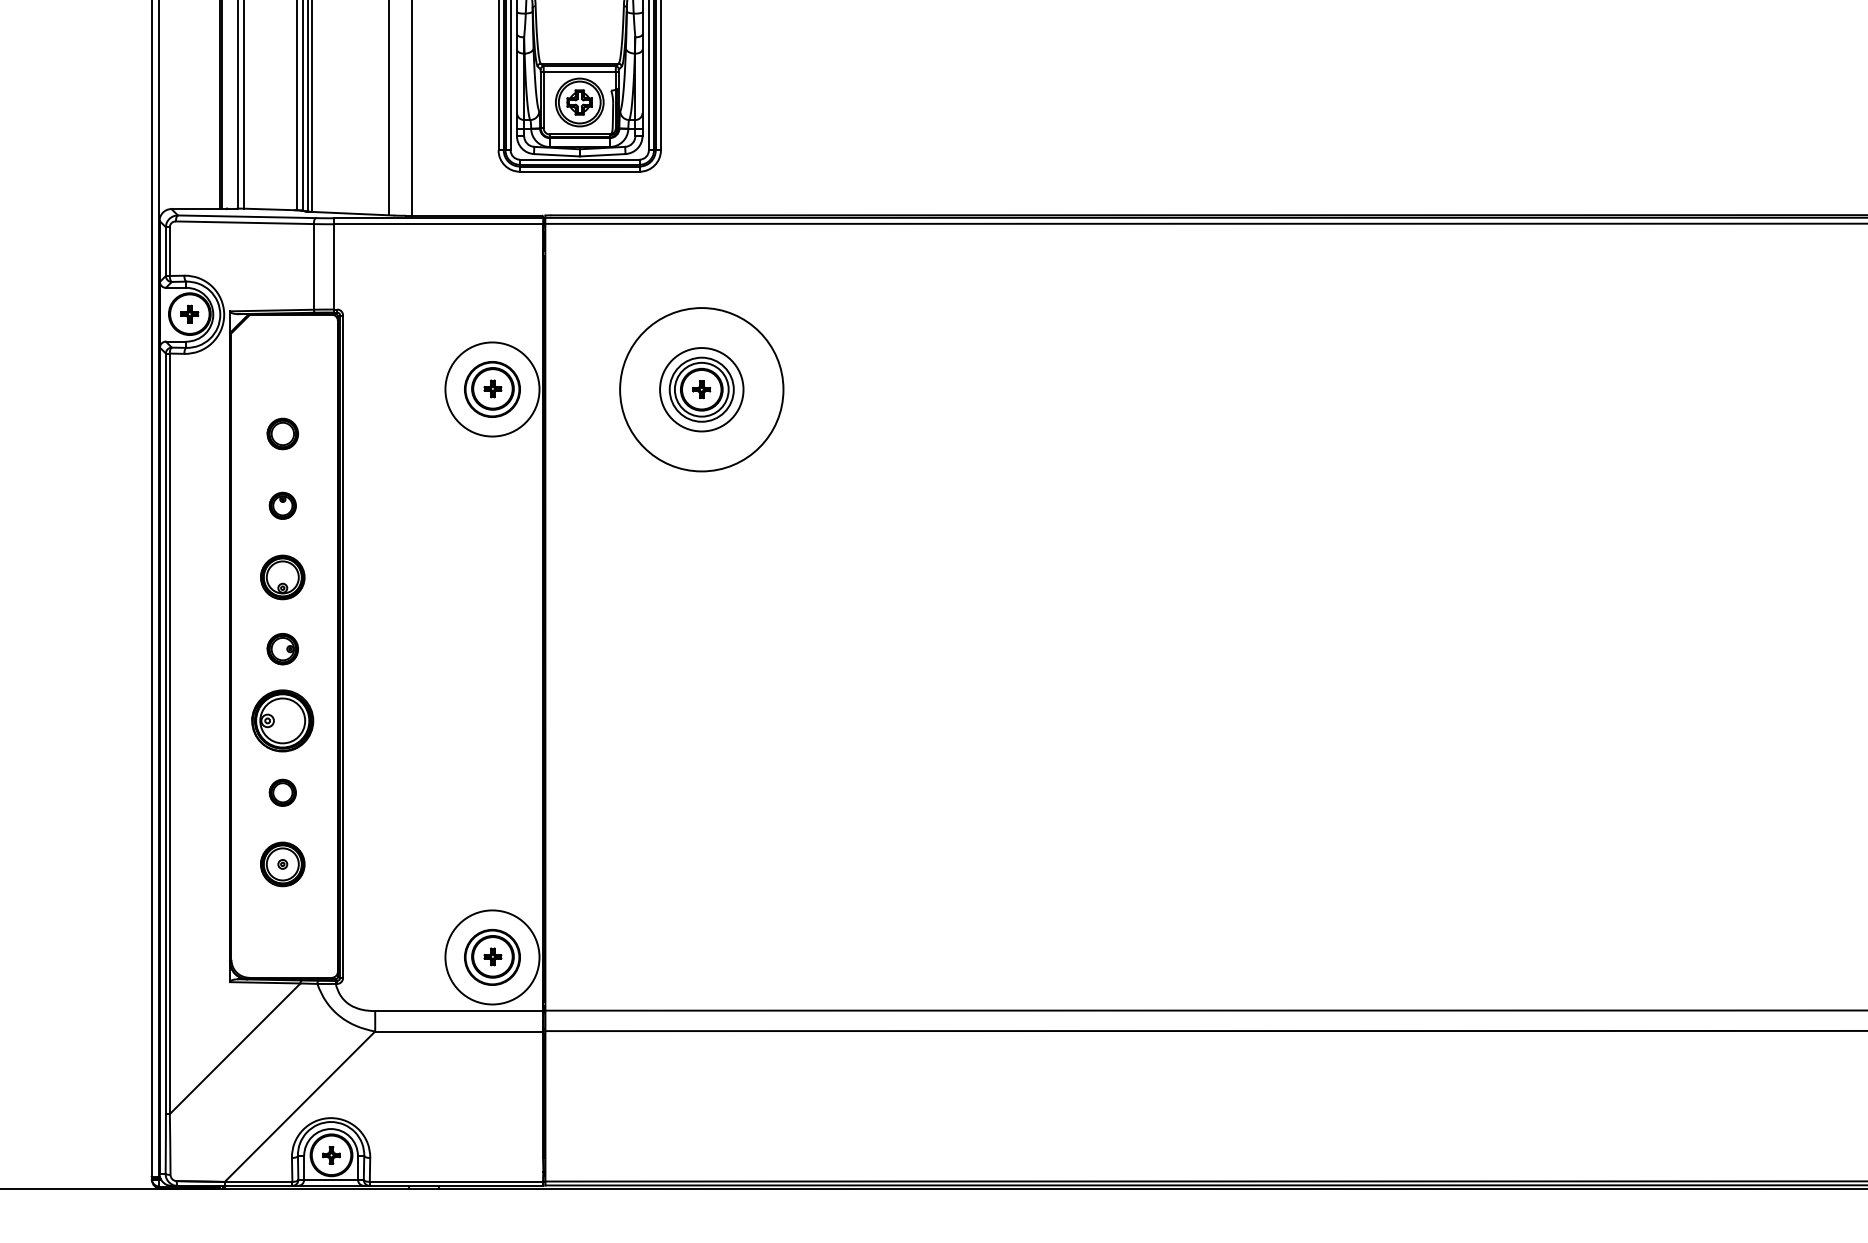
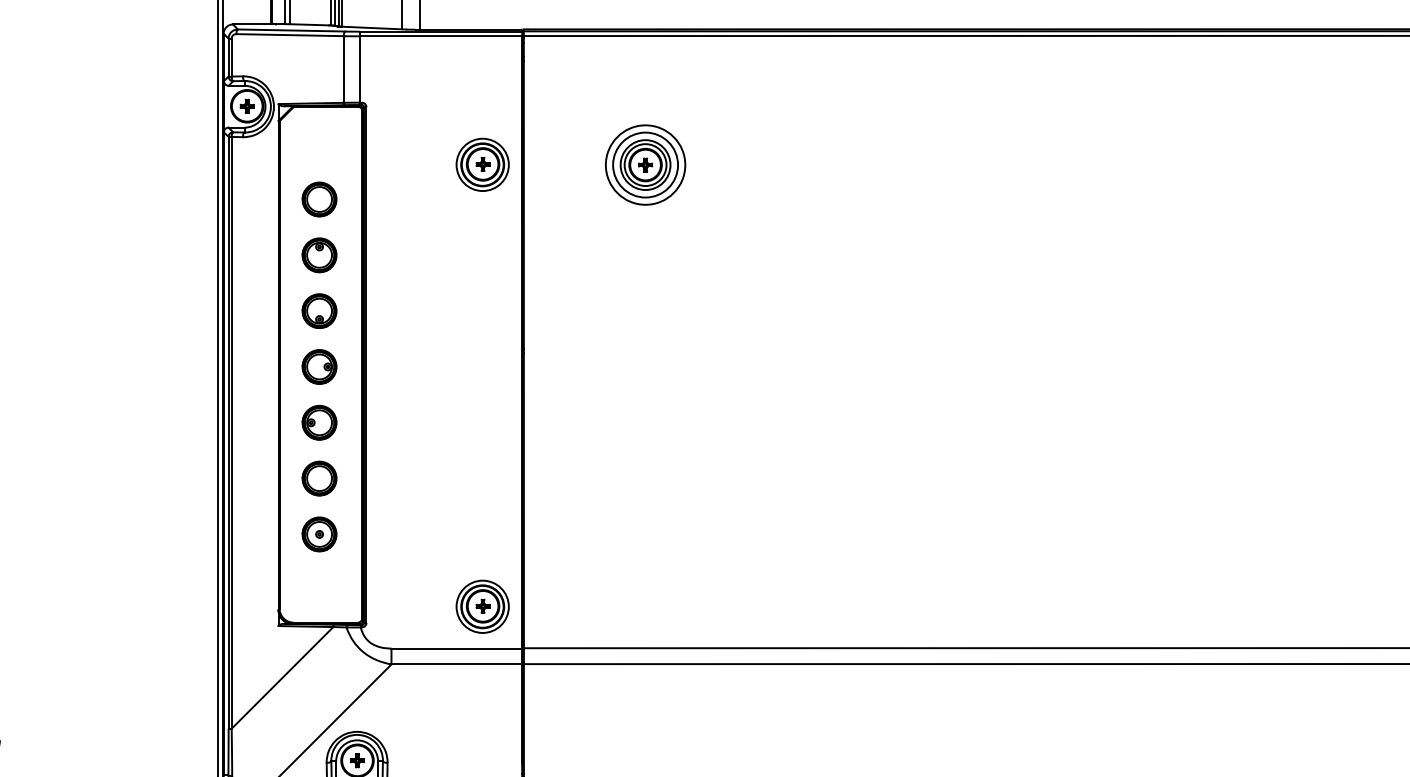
circle: (492, 389) -> (482, 164), size x0.71
circle: (701, 389) -> (645, 164), size x0.62
part: (282, 433) -> (319, 199), size x1.43
part: (282, 505) -> (319, 255), size x1.67
part: (282, 648) -> (319, 366), size x1.43
part: (282, 720) -> (319, 422), size x0.71
part: (282, 792) -> (319, 478), size x1.67
circle: (492, 957) -> (482, 606), size x0.71

